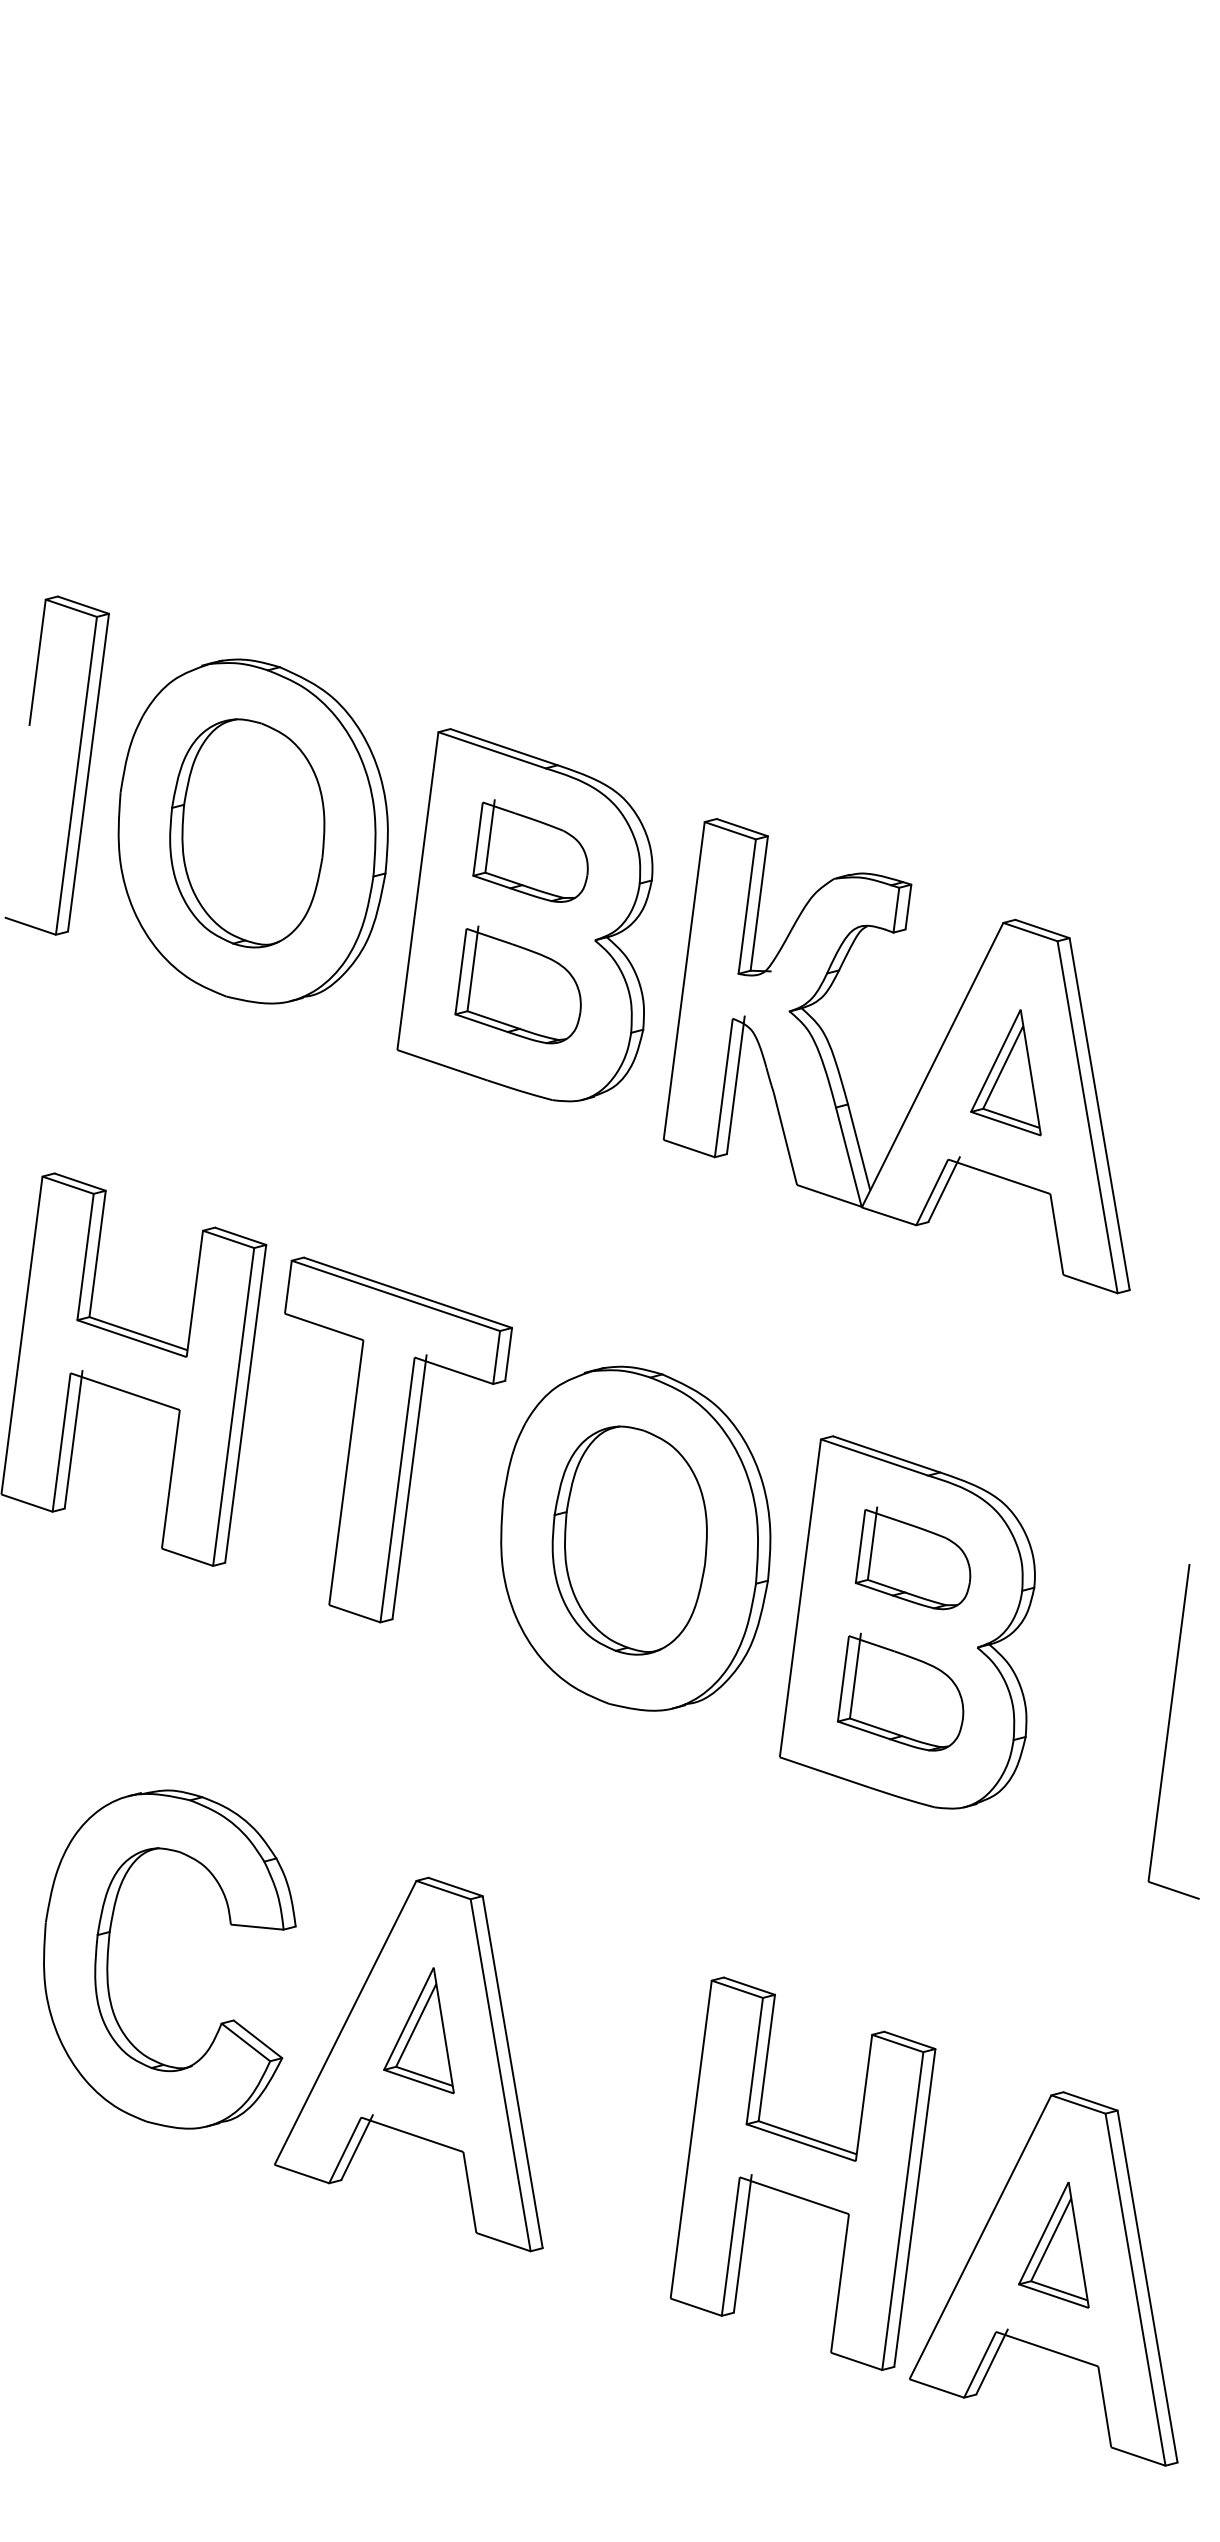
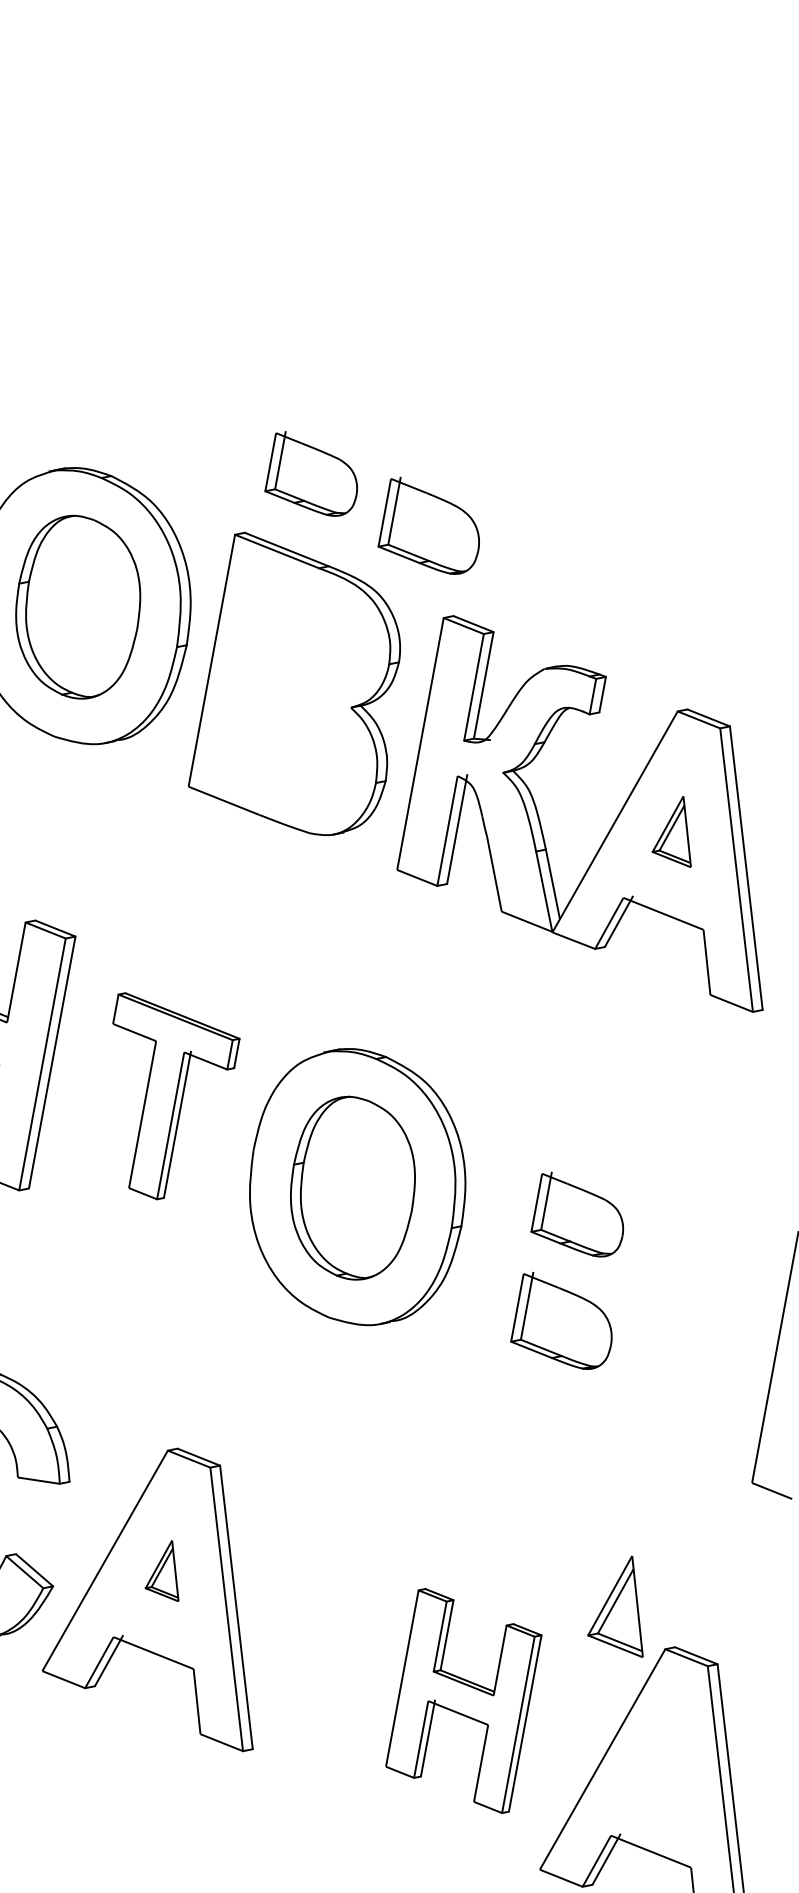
part: (530, 850) -> (312, 473), moved
part: (517, 984) -> (429, 525), moved
part: (1005, 1072) -> (672, 830), size x0.7
part: (398, 1439) -> (172, 1097), size x0.7
part: (907, 1622) -> (570, 1265), removed
part: (418, 2030) -> (163, 1570), size x0.6
part: (802, 2173) -> (463, 1700), size x0.7
part: (1053, 2245) -> (617, 1605), moved

